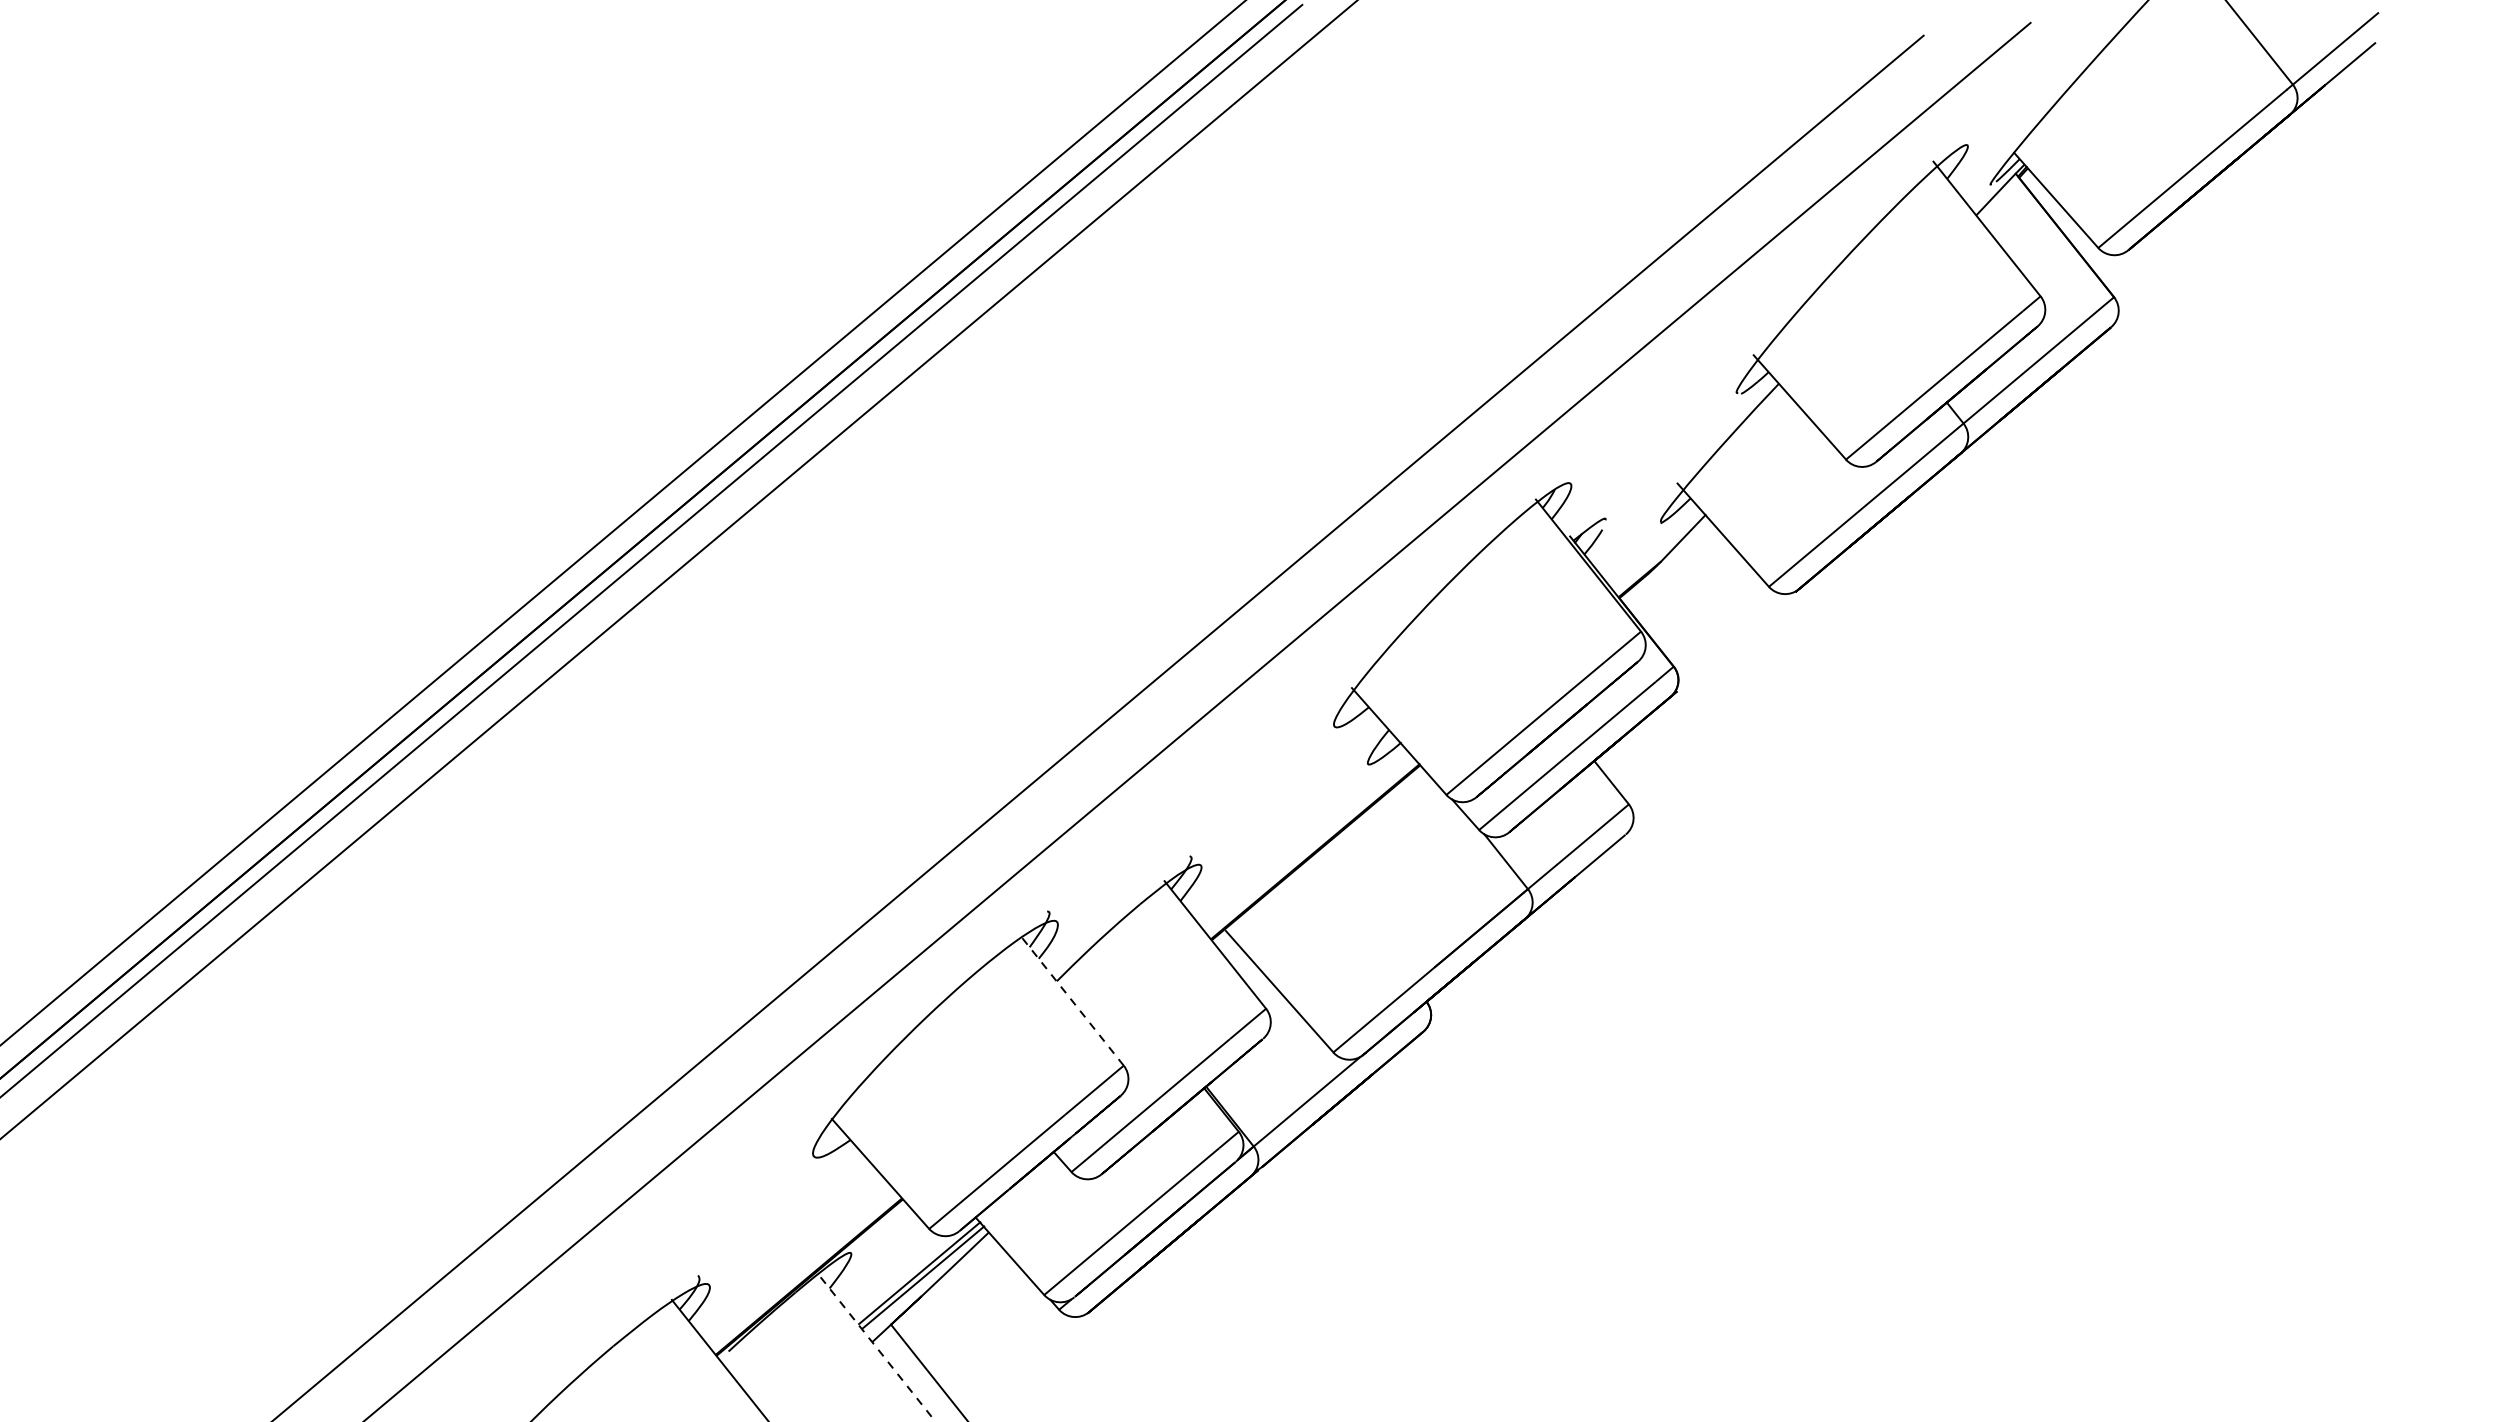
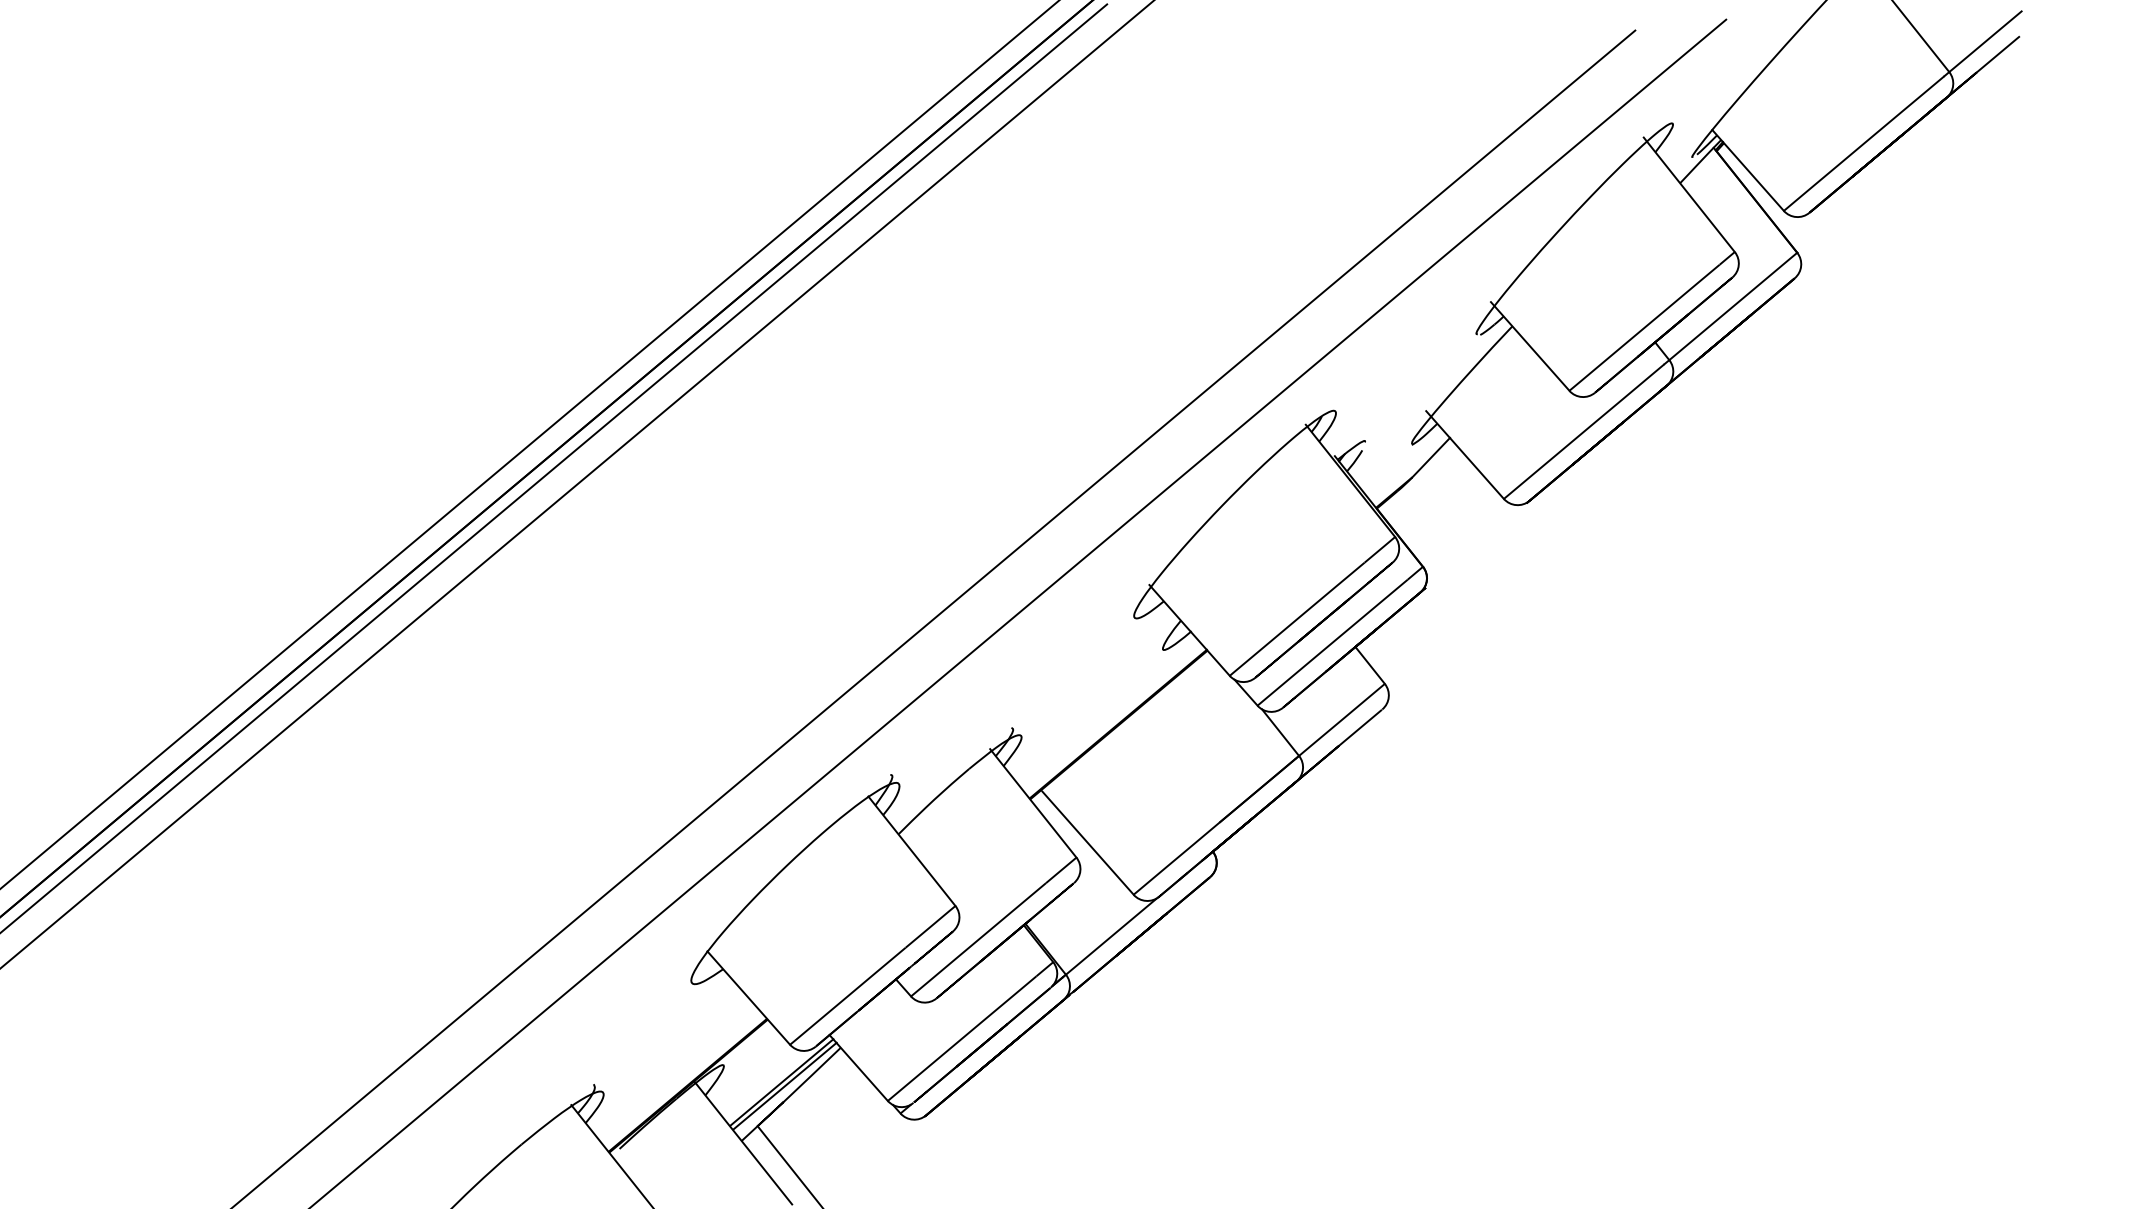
line: (1072, 1001) -> (911, 851), dashed -> solid
line: (874, 1343) -> (743, 1142), dashed -> solid

